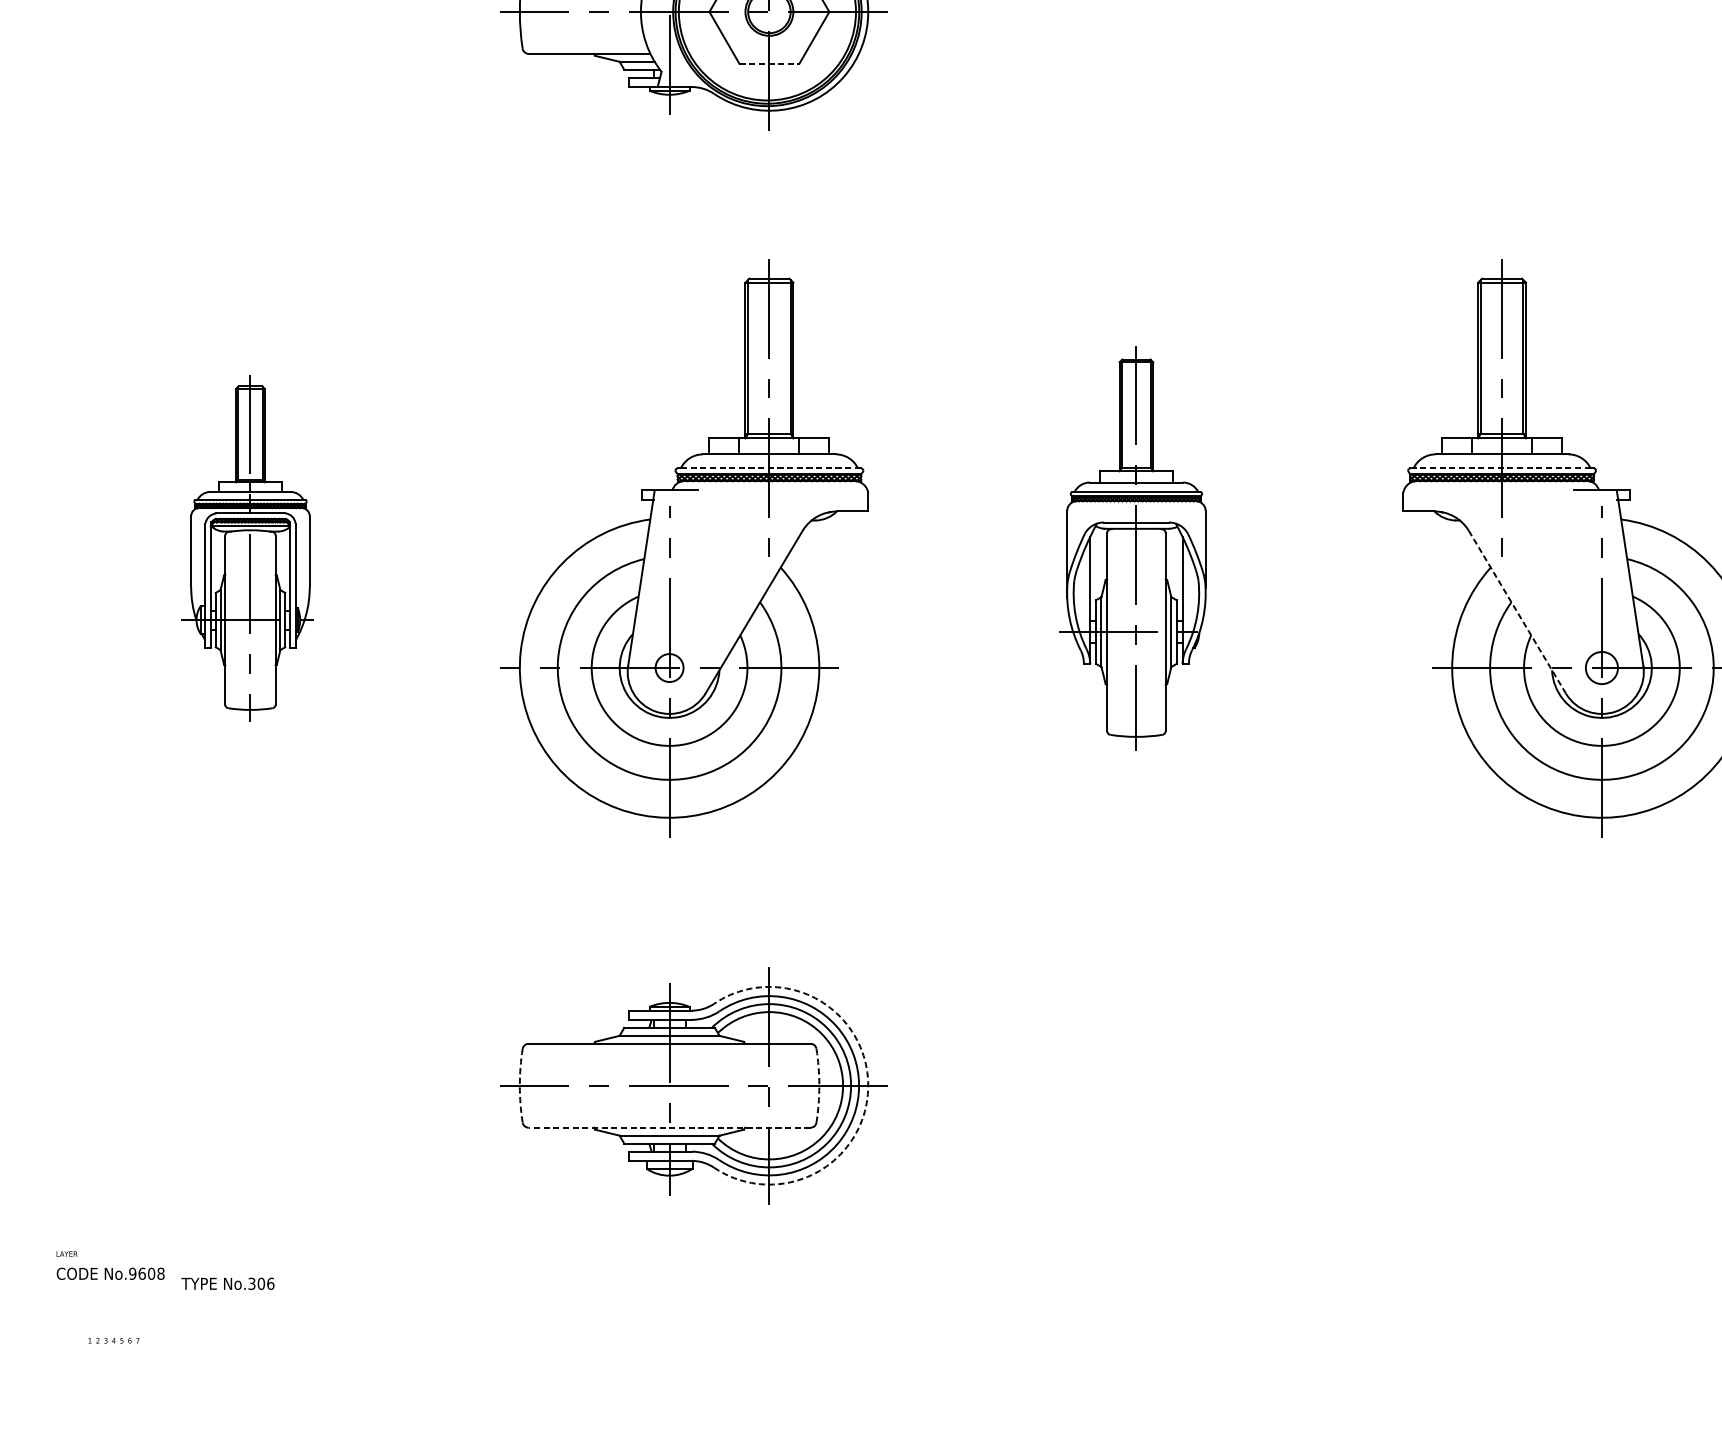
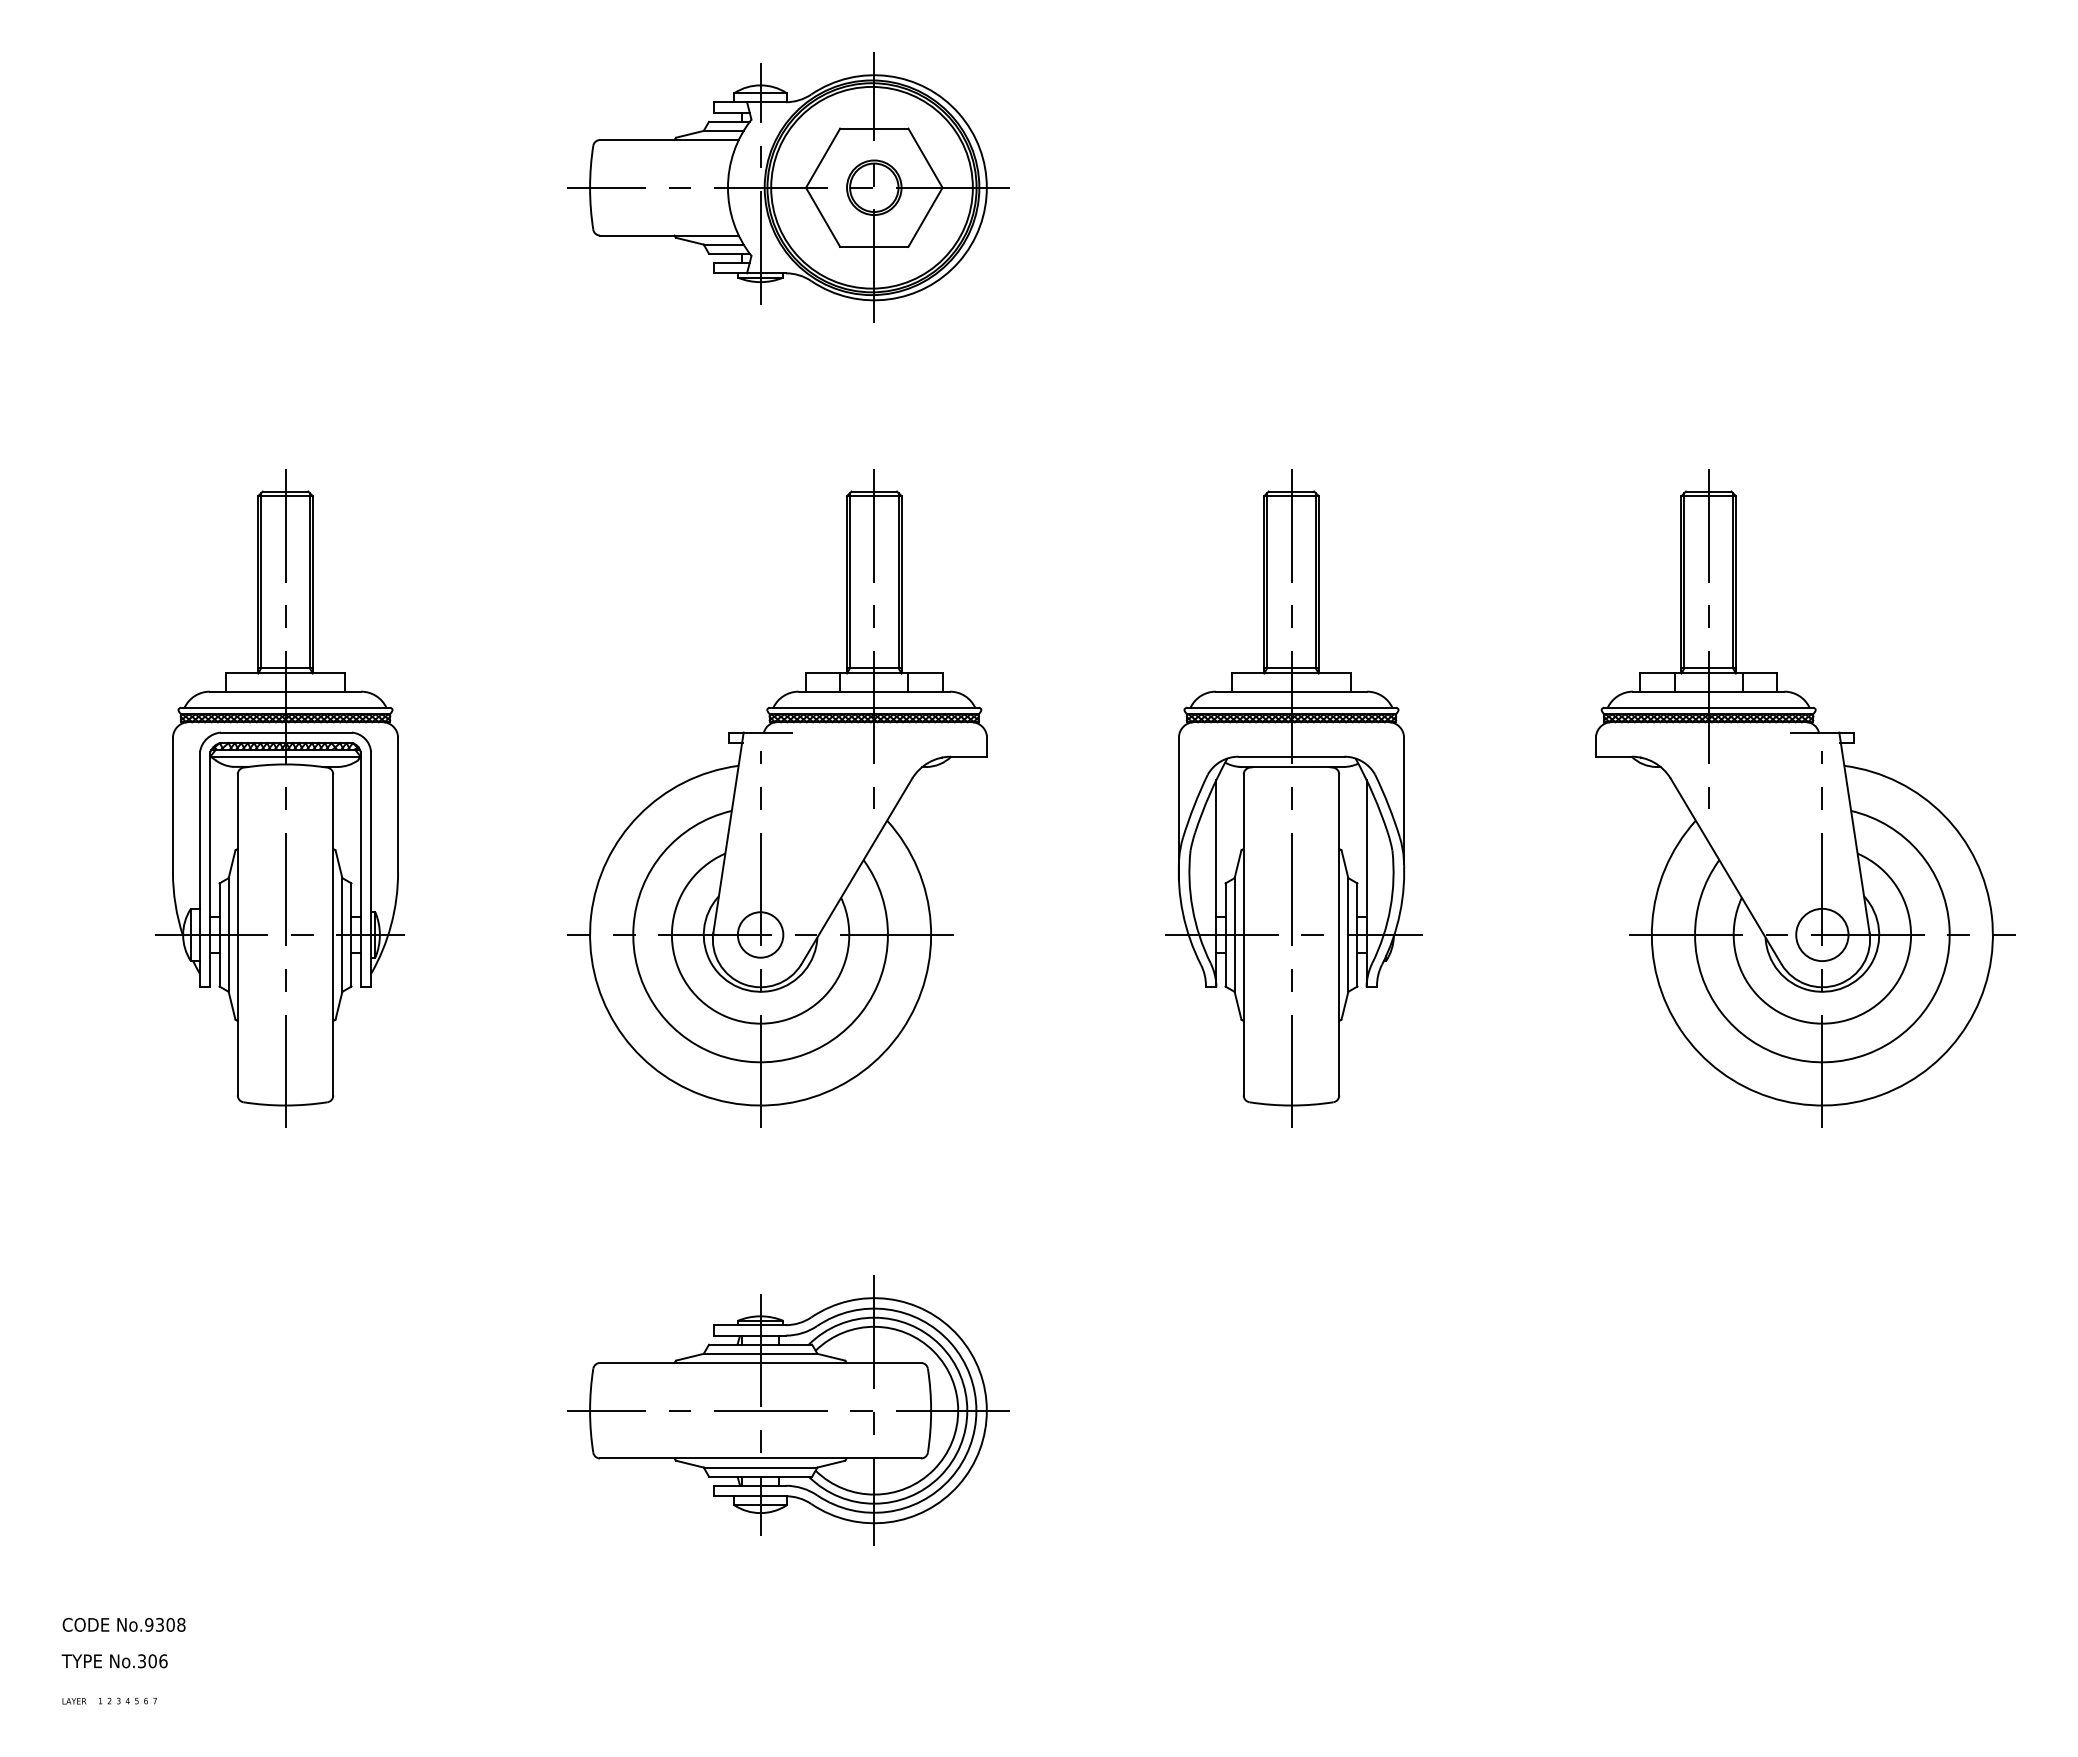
line: (769, 63) -> (874, 246), dashed -> solid
line: (769, 468) -> (874, 707), dashed -> solid
line: (1501, 468) -> (1708, 707), dashed -> solid
part: (247, 548) -> (279, 798), size x1.67
part: (1137, 548) -> (1293, 798), size x1.43
line: (1517, 612) -> (1726, 871), dashed -> solid
circle: (669, 667) -> (760, 934), size x1.43
circle: (1602, 667) -> (1822, 934), size x1.43
arc: (520, 1085) -> (590, 1410), dashed -> solid
arc: (819, 1085) -> (931, 1410), dashed -> solid
arc: (867, 1085) -> (986, 1410), dashed -> solid
line: (669, 1127) -> (760, 1458), dashed -> solid
text: (67, 1254) -> (74, 1701), moved
text: (141, 1273) -> (159, 1624), No.9608 -> No.9308
text: (227, 1284) -> (114, 1661), moved

